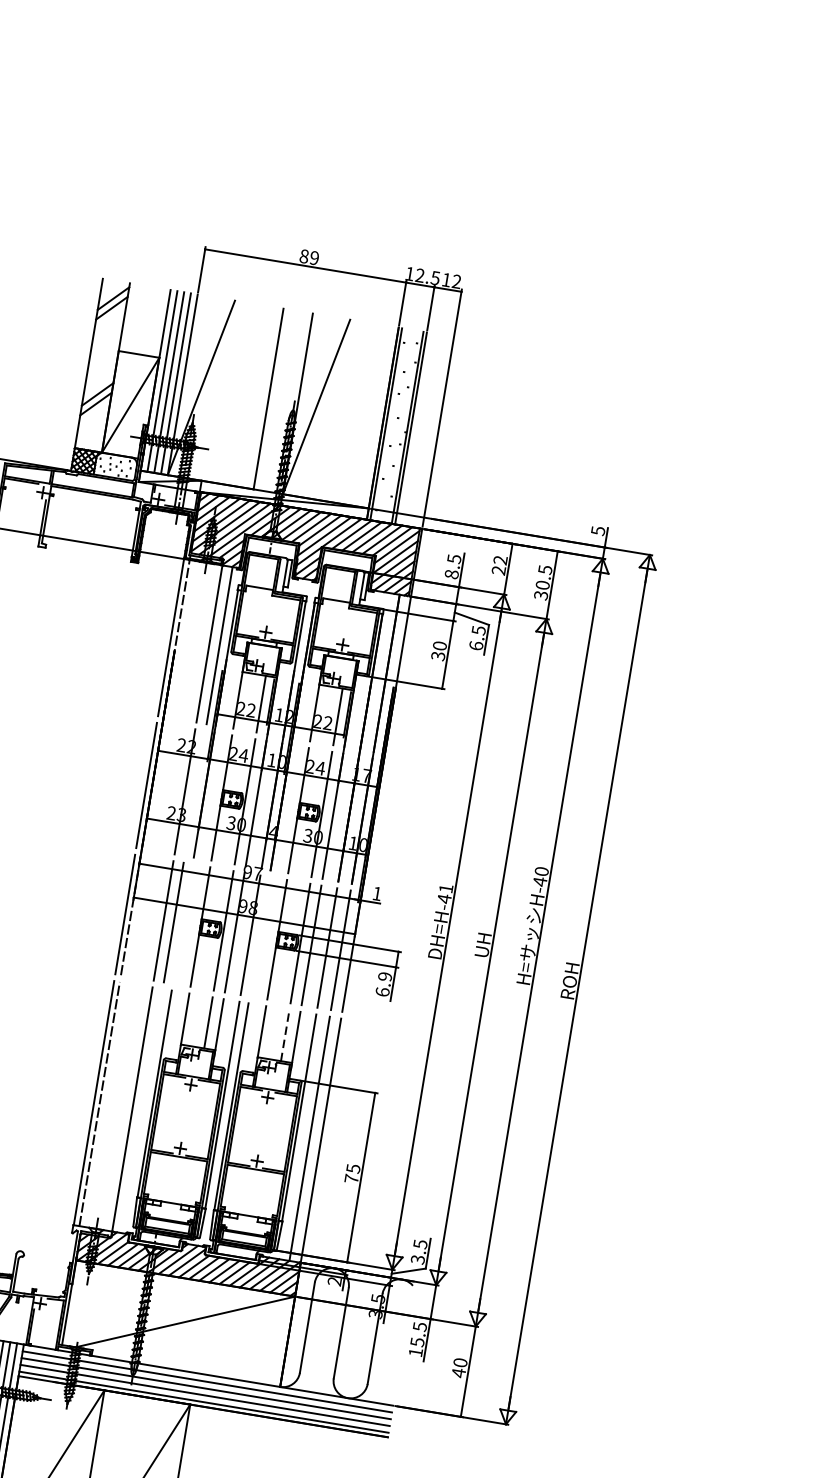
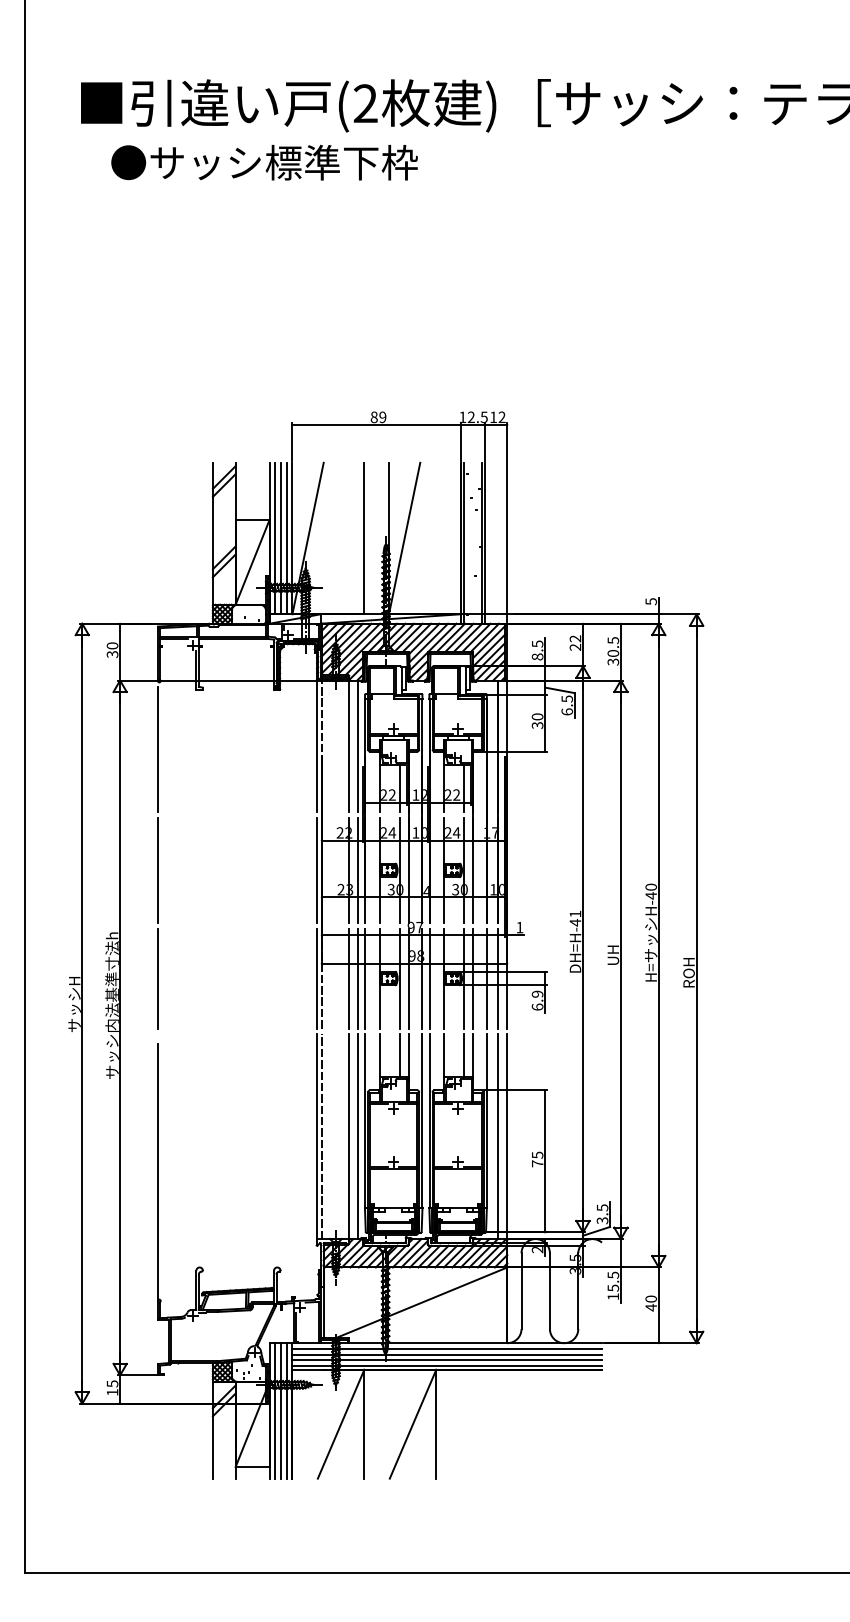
line: (195, 792) -> (357, 869), added
line: (183, 924) -> (365, 978), added
line: (259, 936) -> (429, 978), added
line: (284, 1035) -> (463, 1055), dashed -> solid
line: (142, 1110) -> (357, 1136), added

